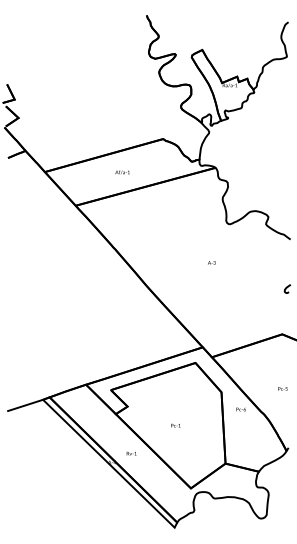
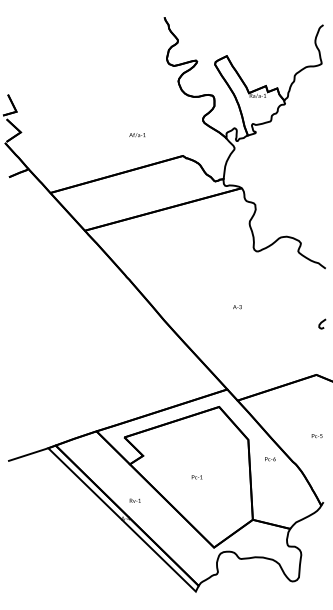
text: (122, 172) -> (137, 135), moved
text: (211, 262) -> (237, 306), moved
text: (131, 453) -> (135, 500), moved

